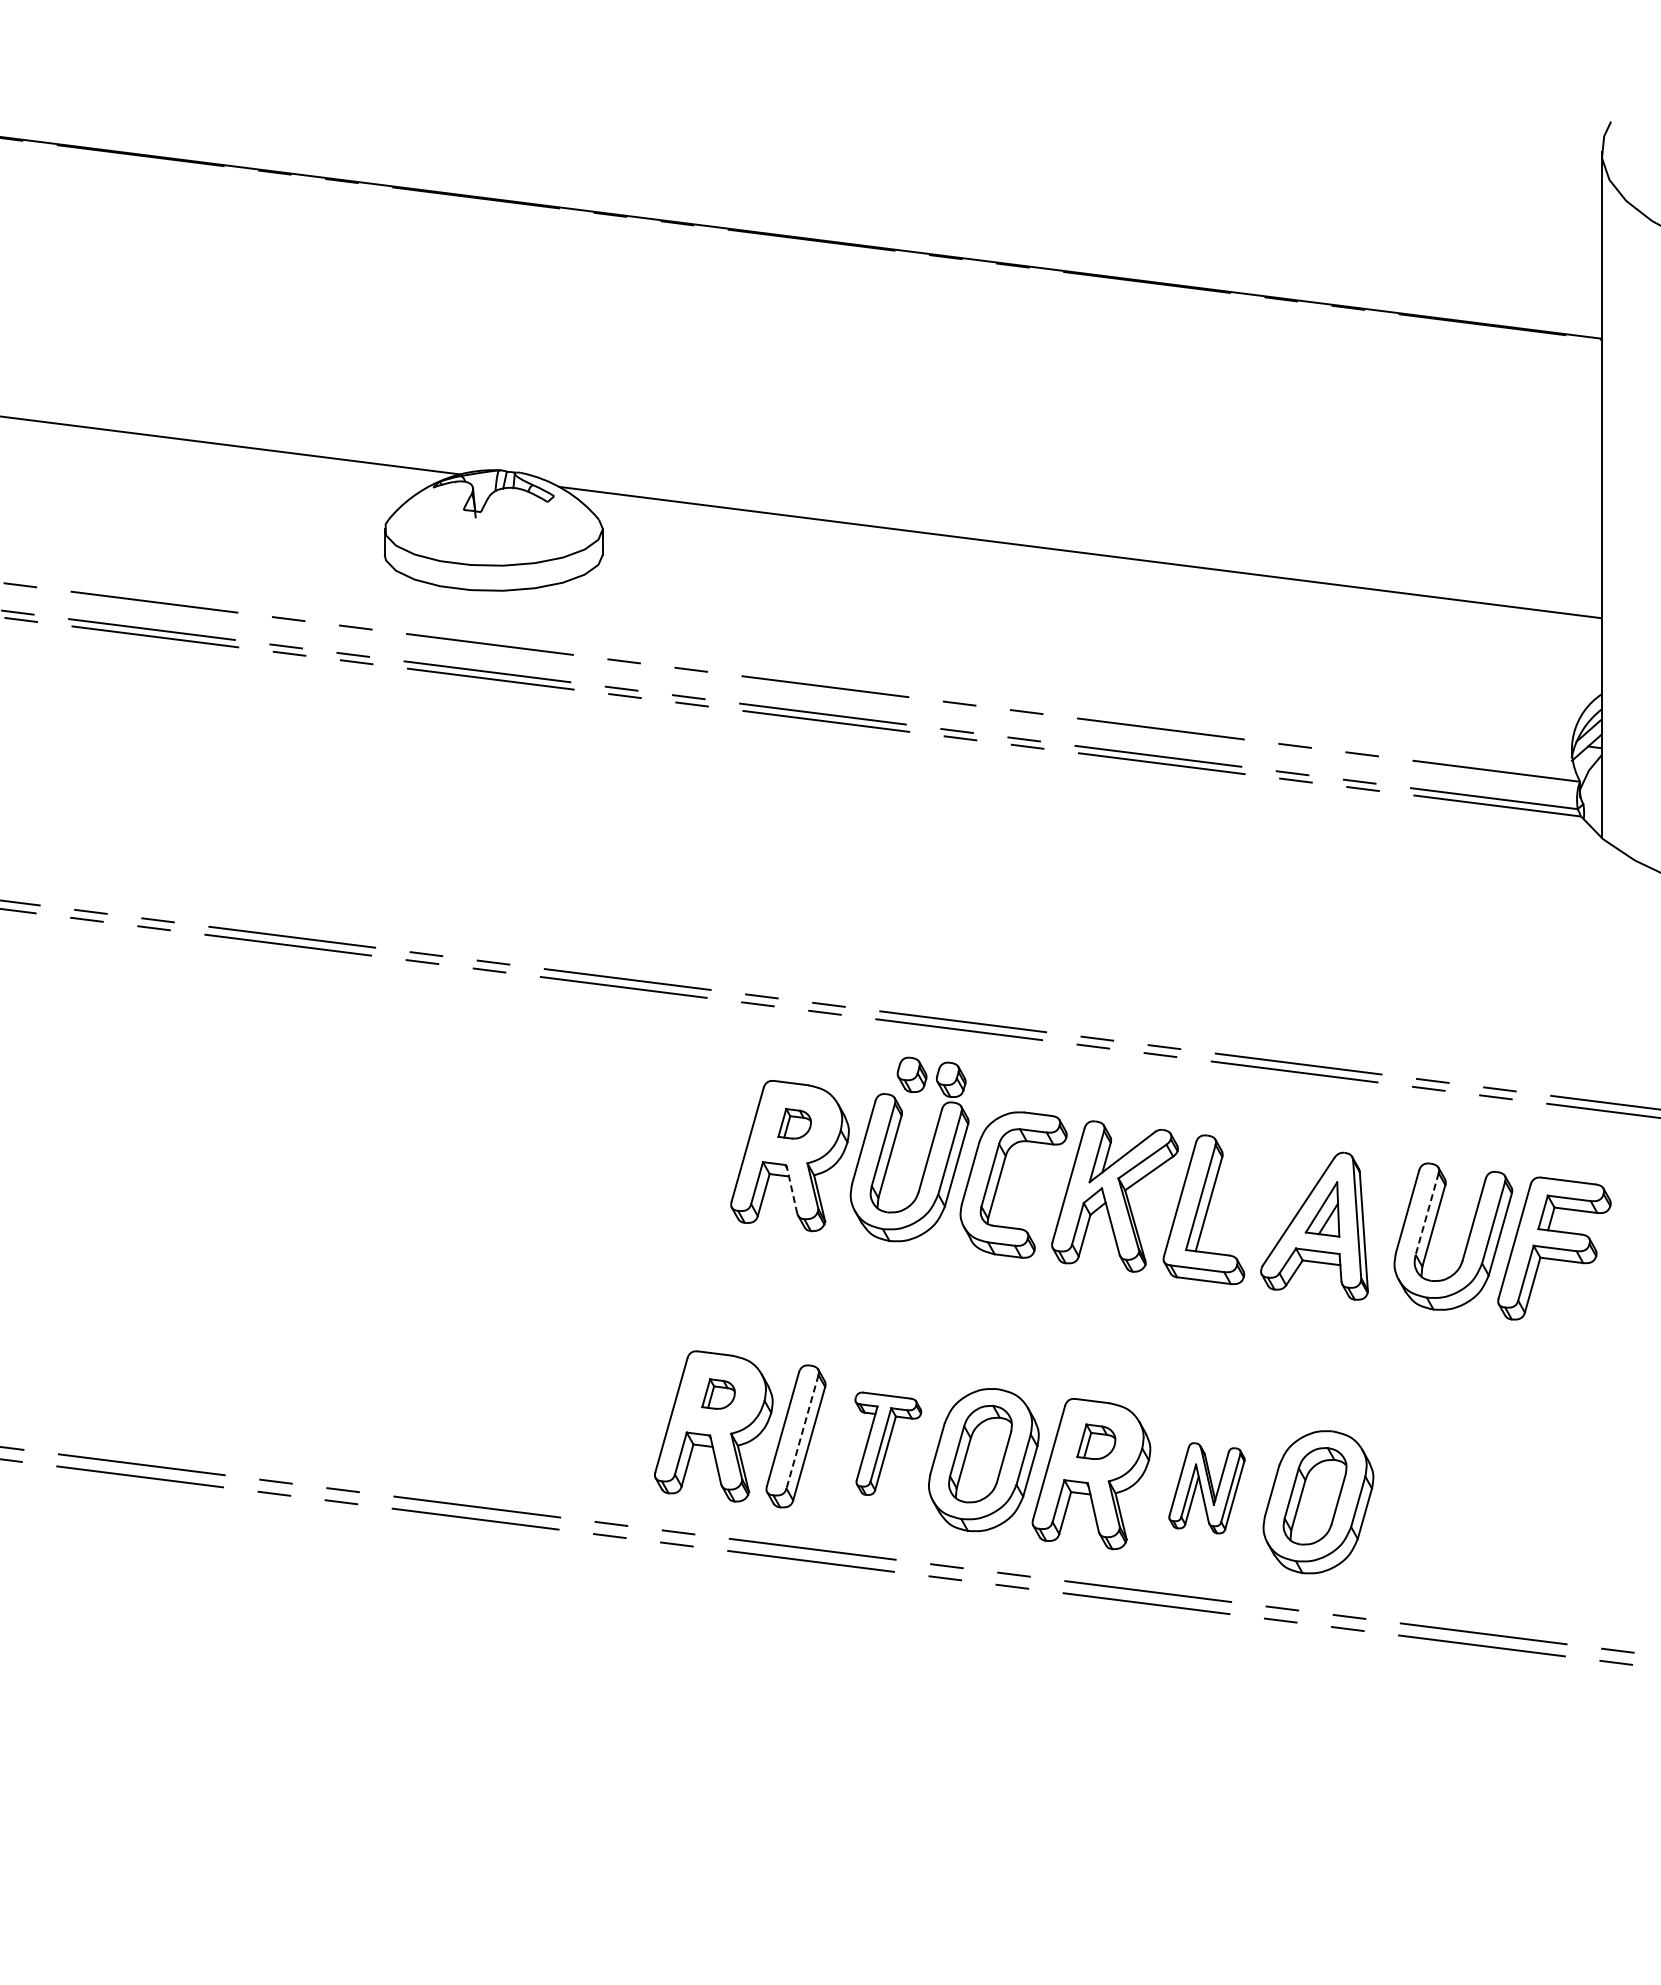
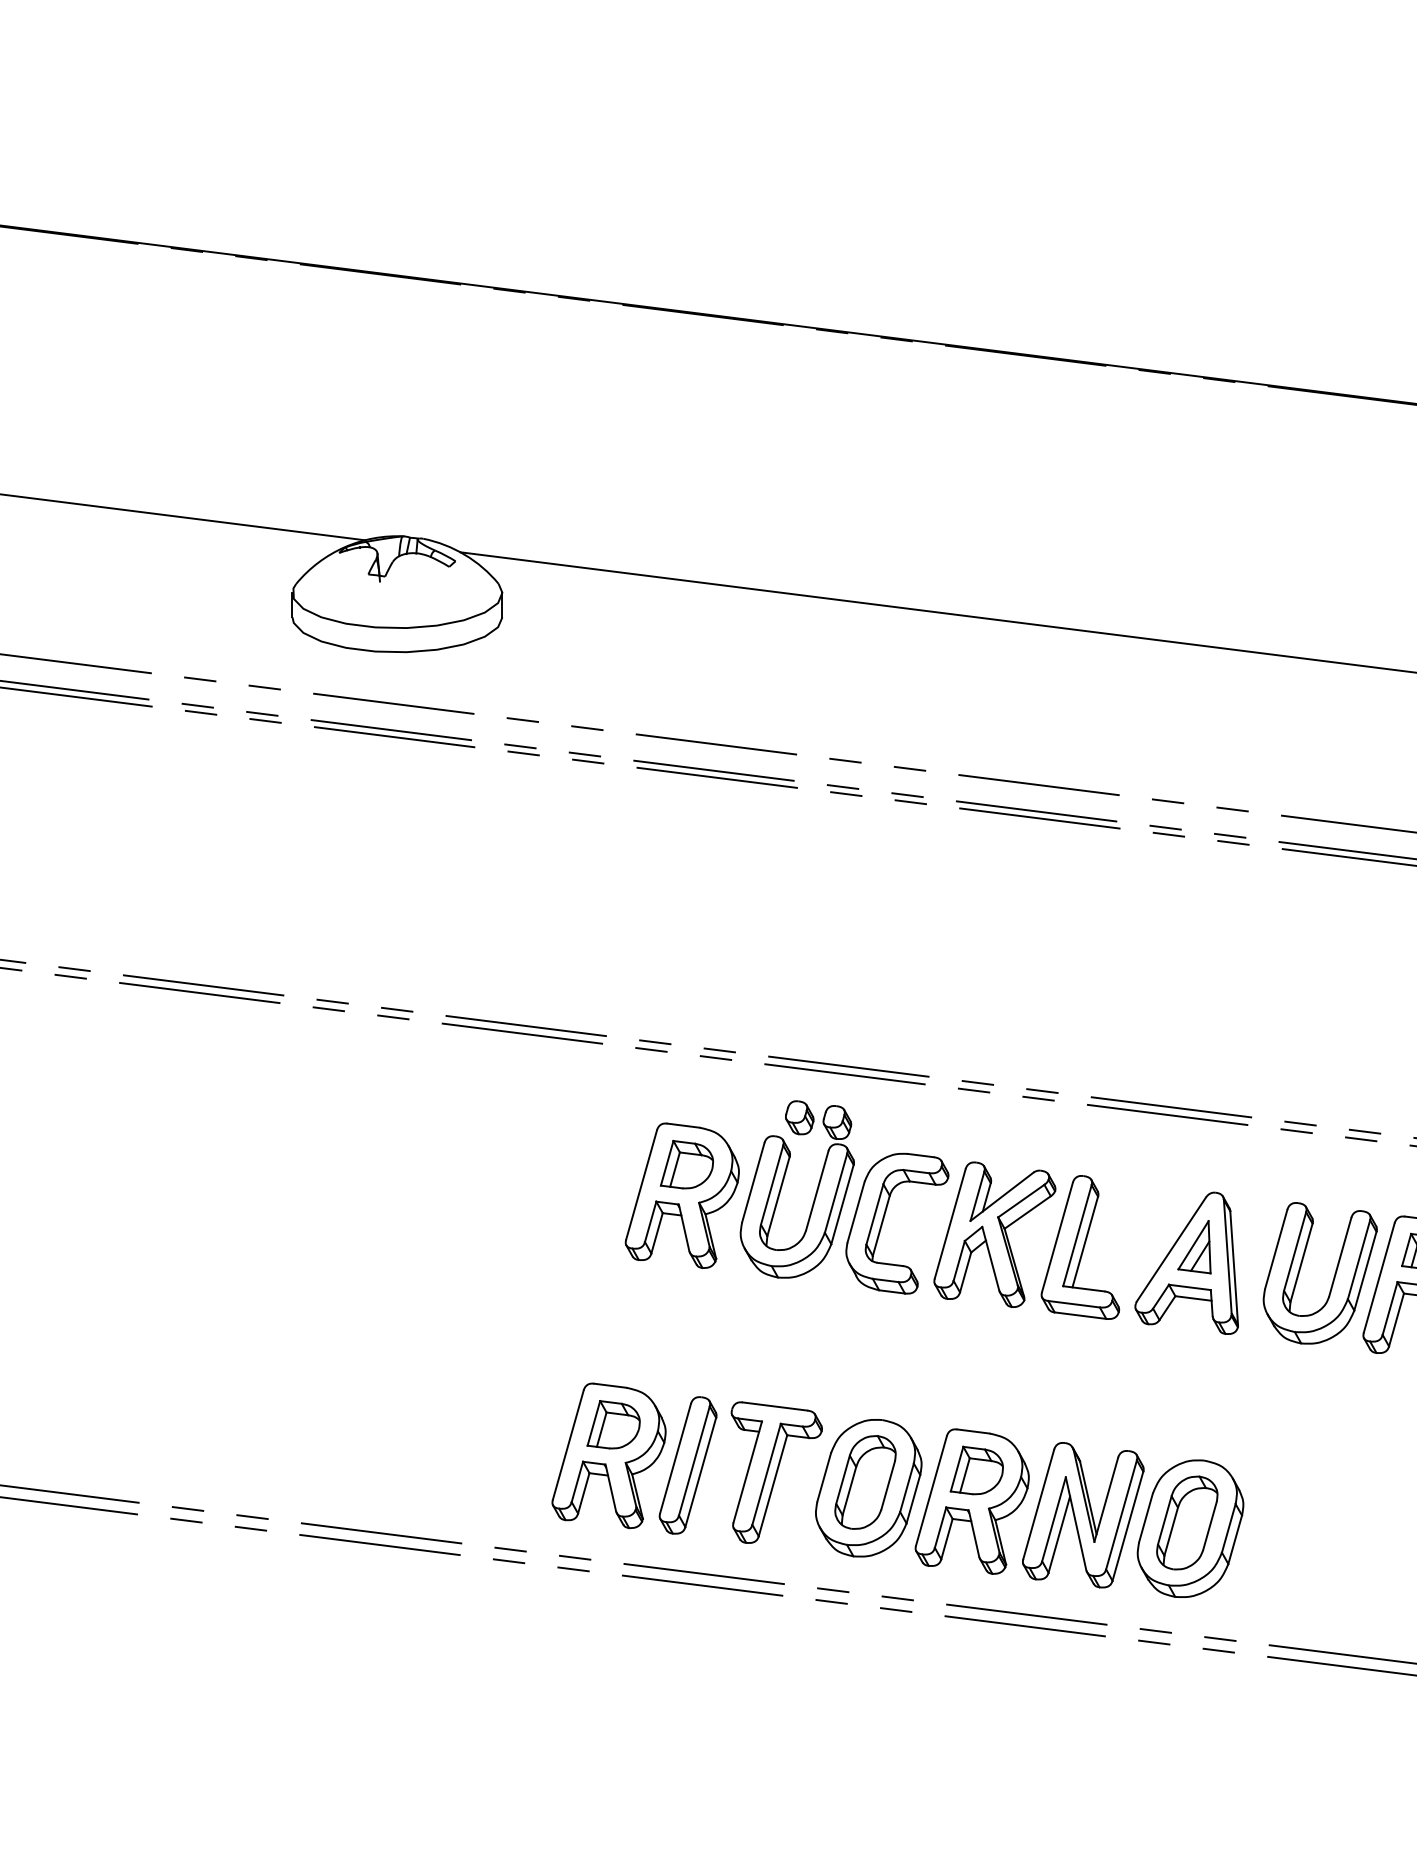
part: (794, 1123) -> (686, 1164), size x1.67
line: (791, 1189) -> (683, 1227), dashed -> solid
line: (1427, 1214) -> (1295, 1252), dashed -> solid
part: (718, 1393) -> (613, 1424), size x1.67
line: (802, 1431) -> (694, 1460), dashed -> solid
part: (1096, 1441) -> (977, 1470), size x1.43
part: (888, 1443) -> (777, 1472), size x1.43
part: (1206, 1488) -> (1082, 1515), size x1.67

